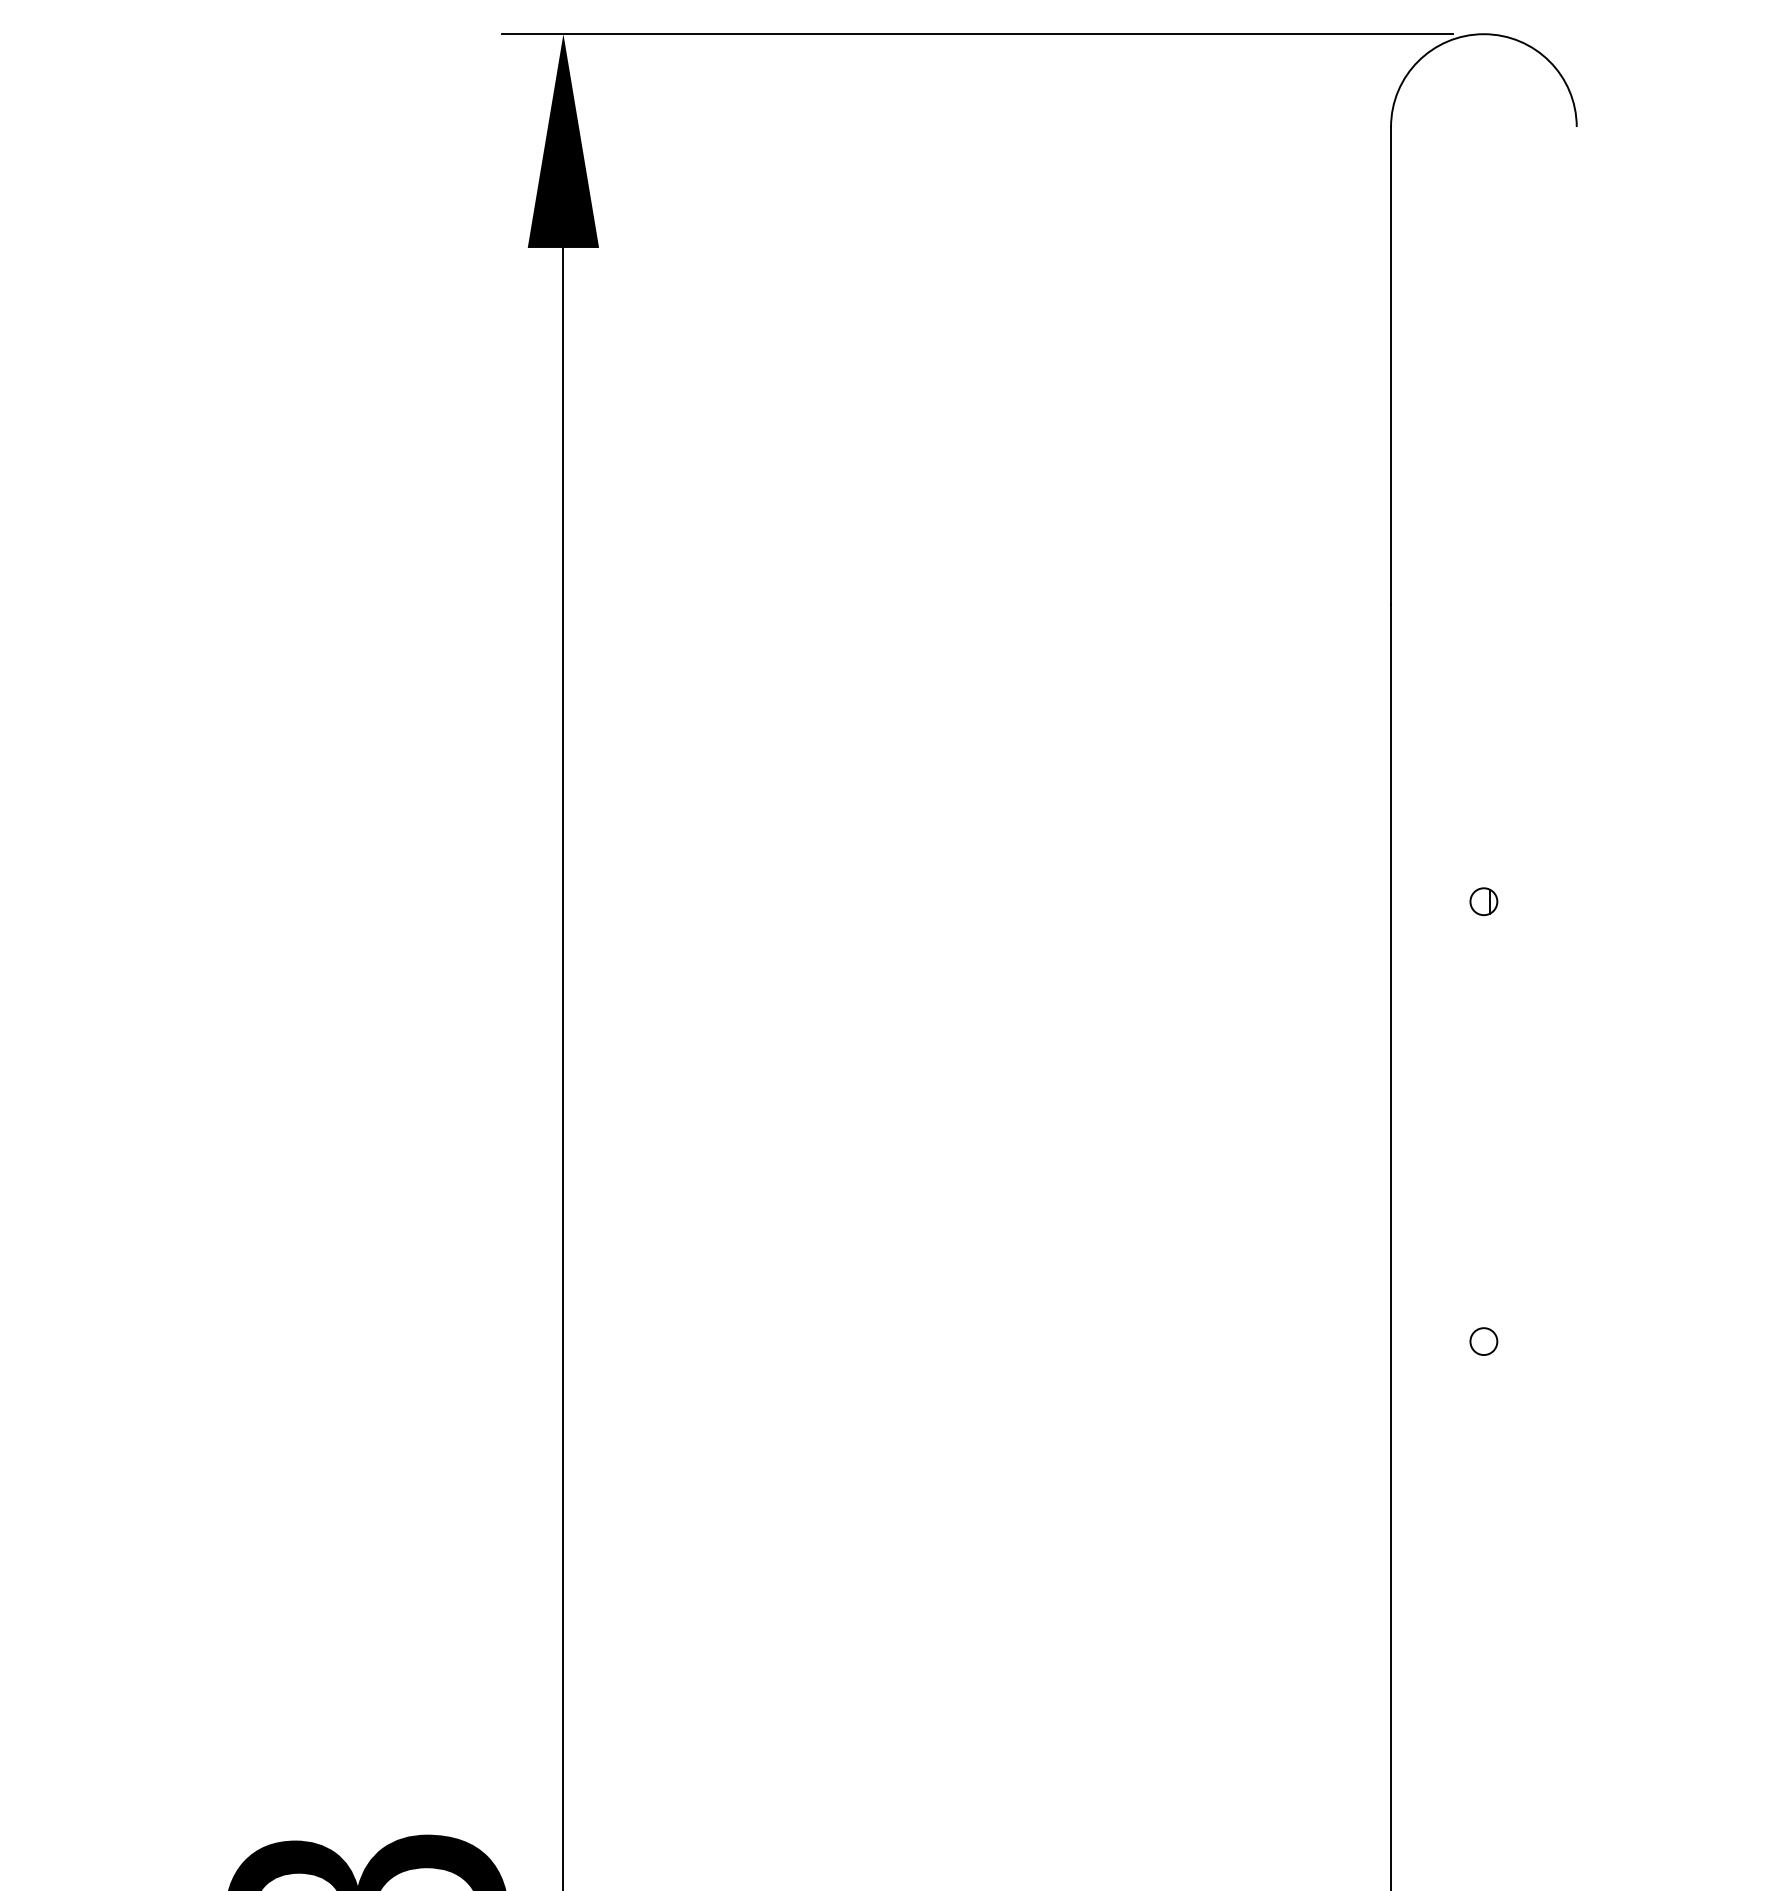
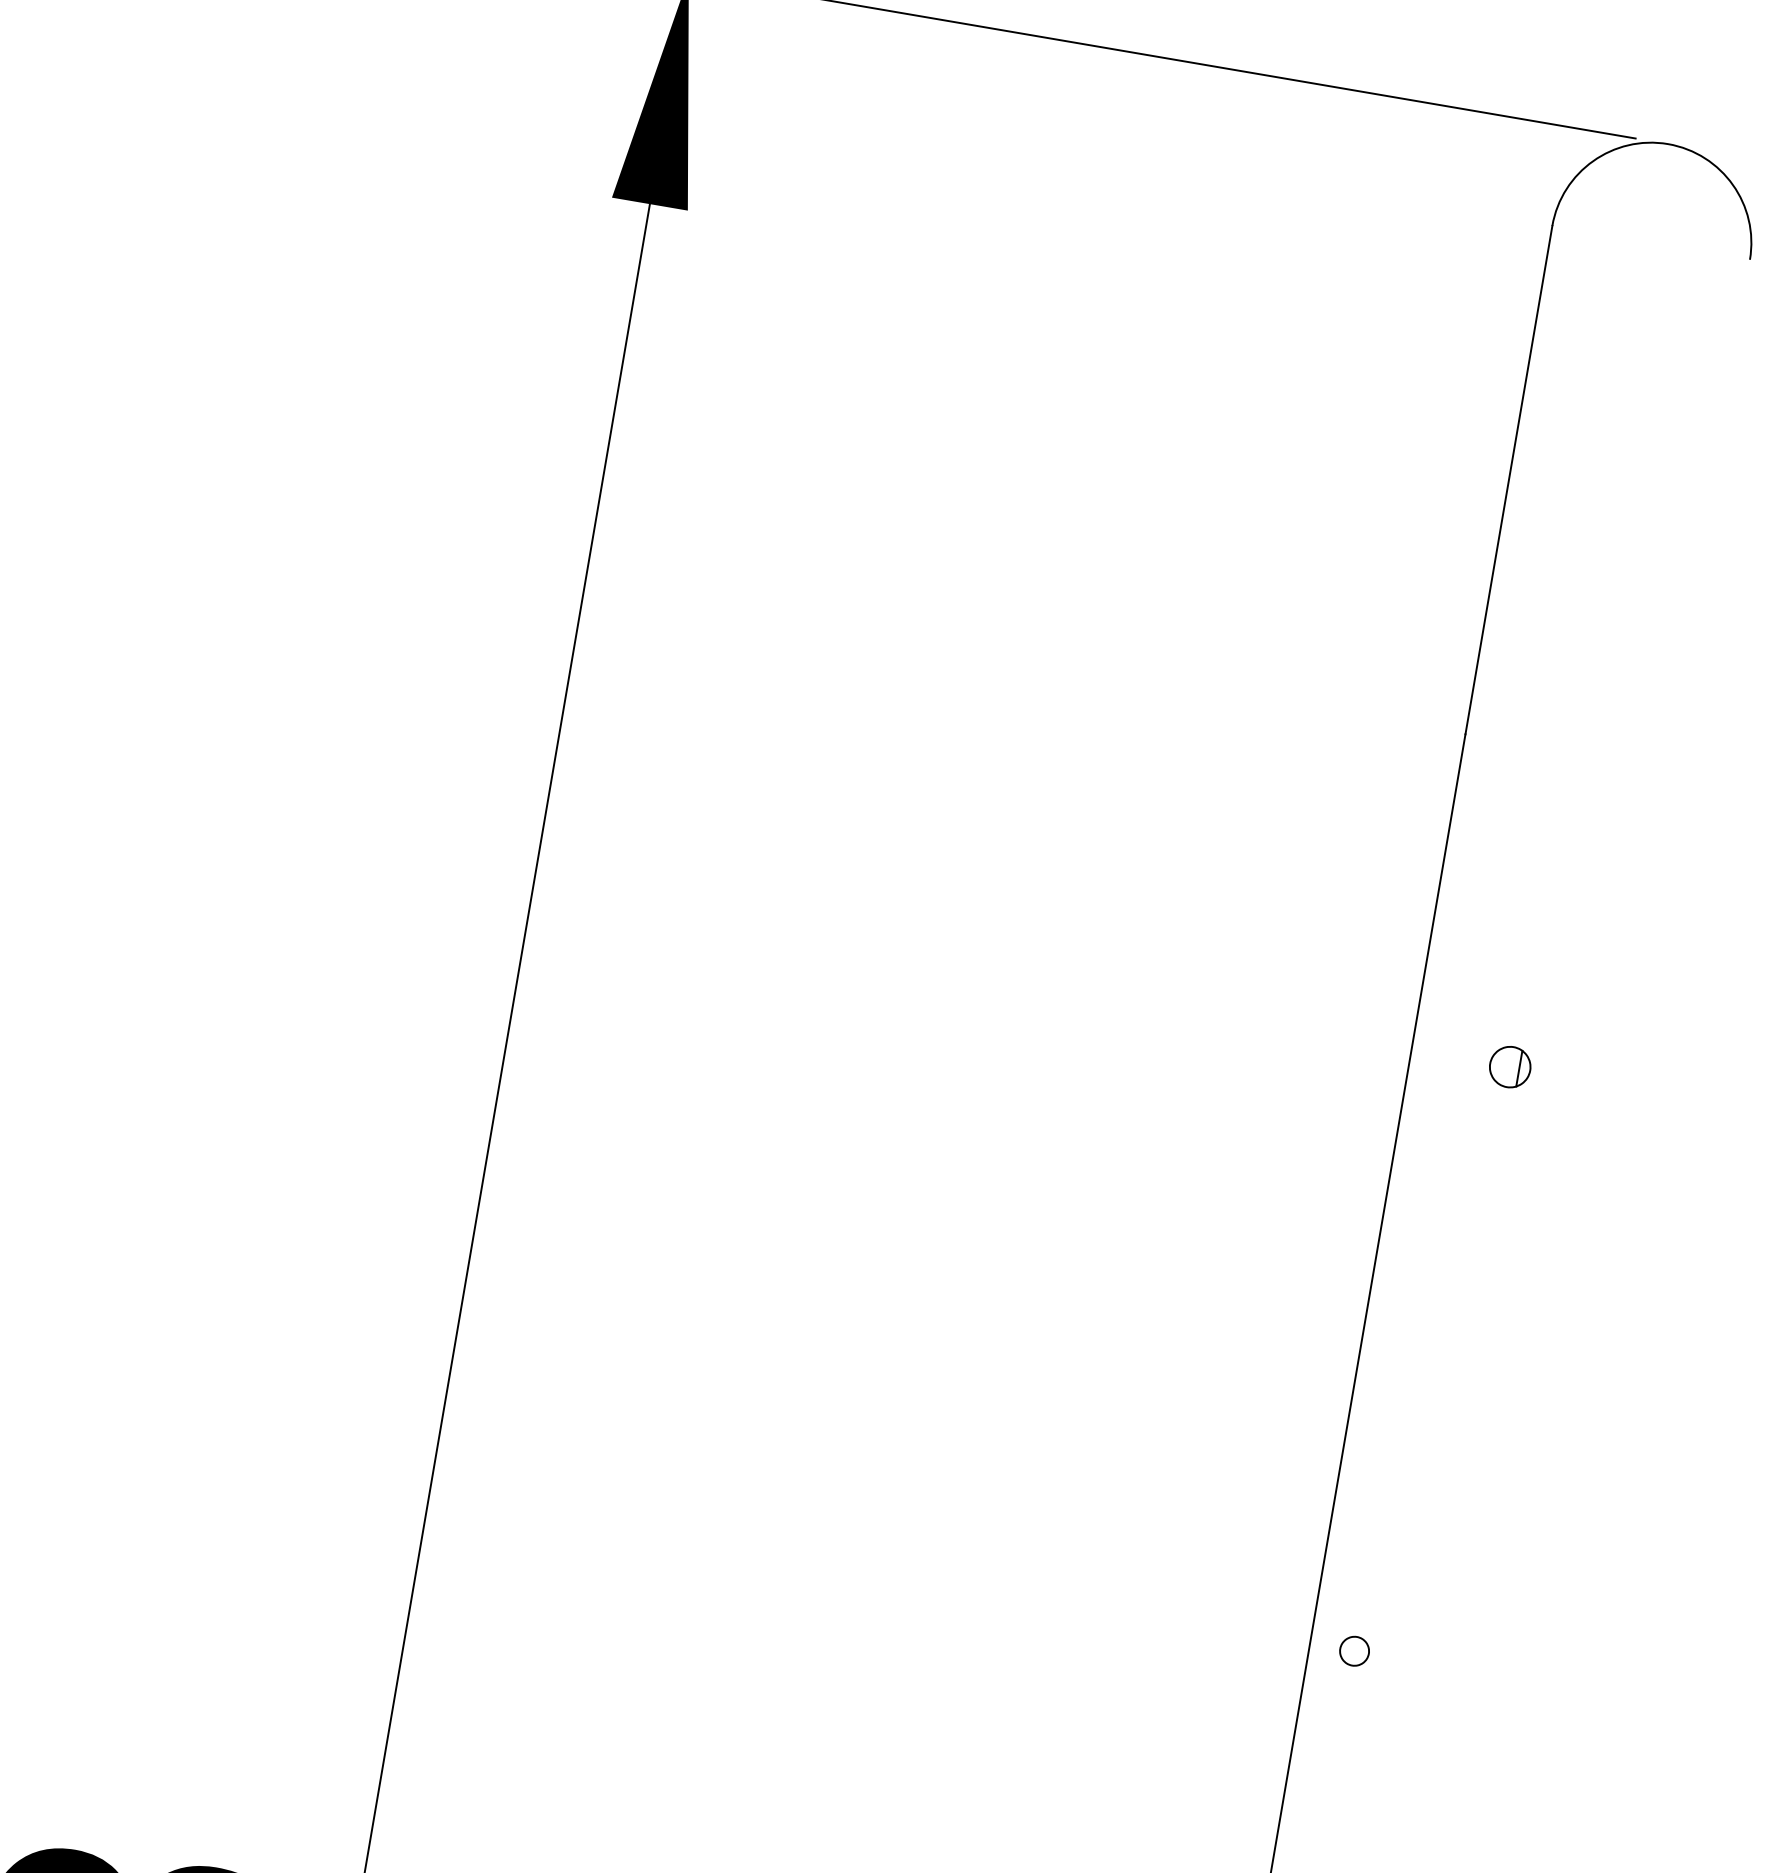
part: (1483, 901) -> (1509, 1066), size x1.4
part: (1483, 1341) -> (1354, 1651), moved

